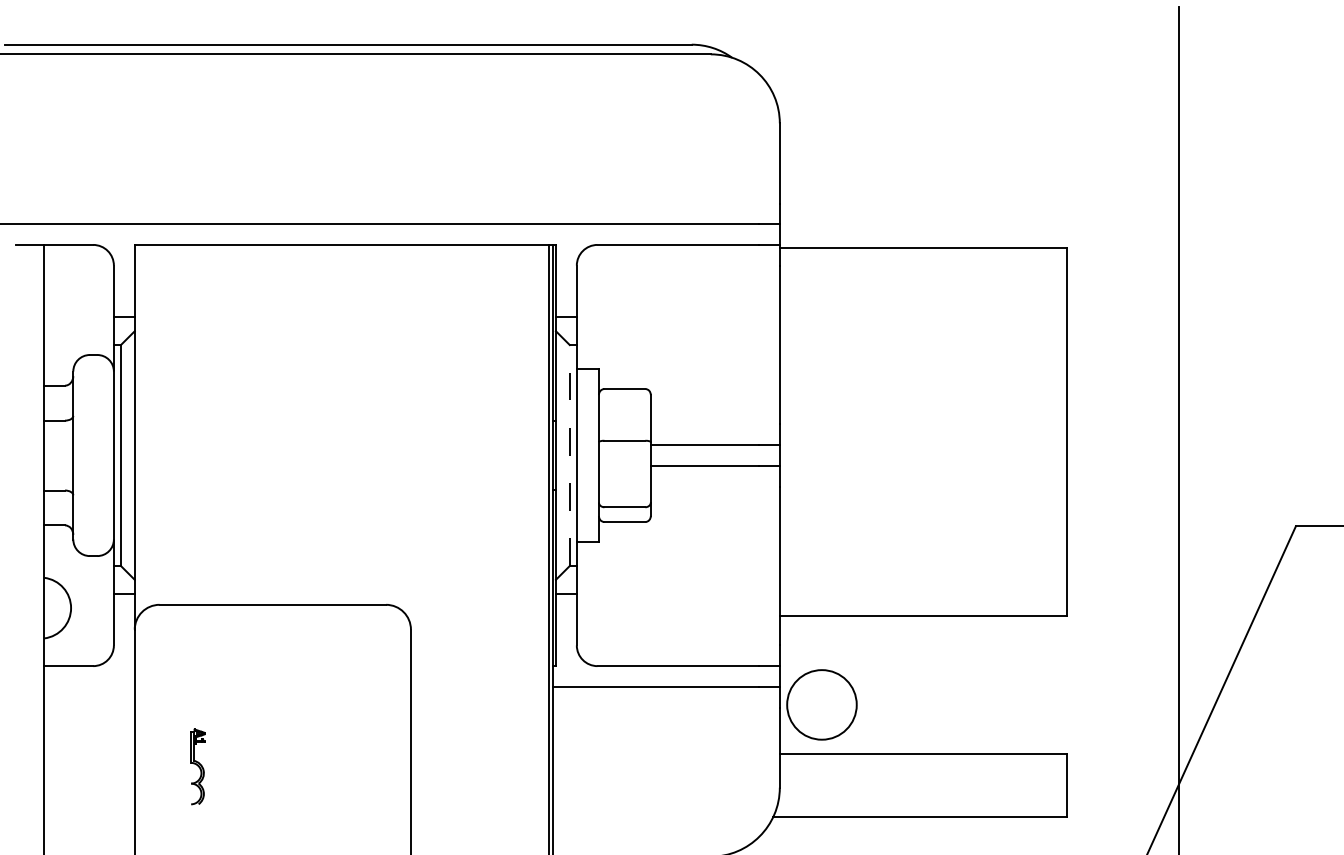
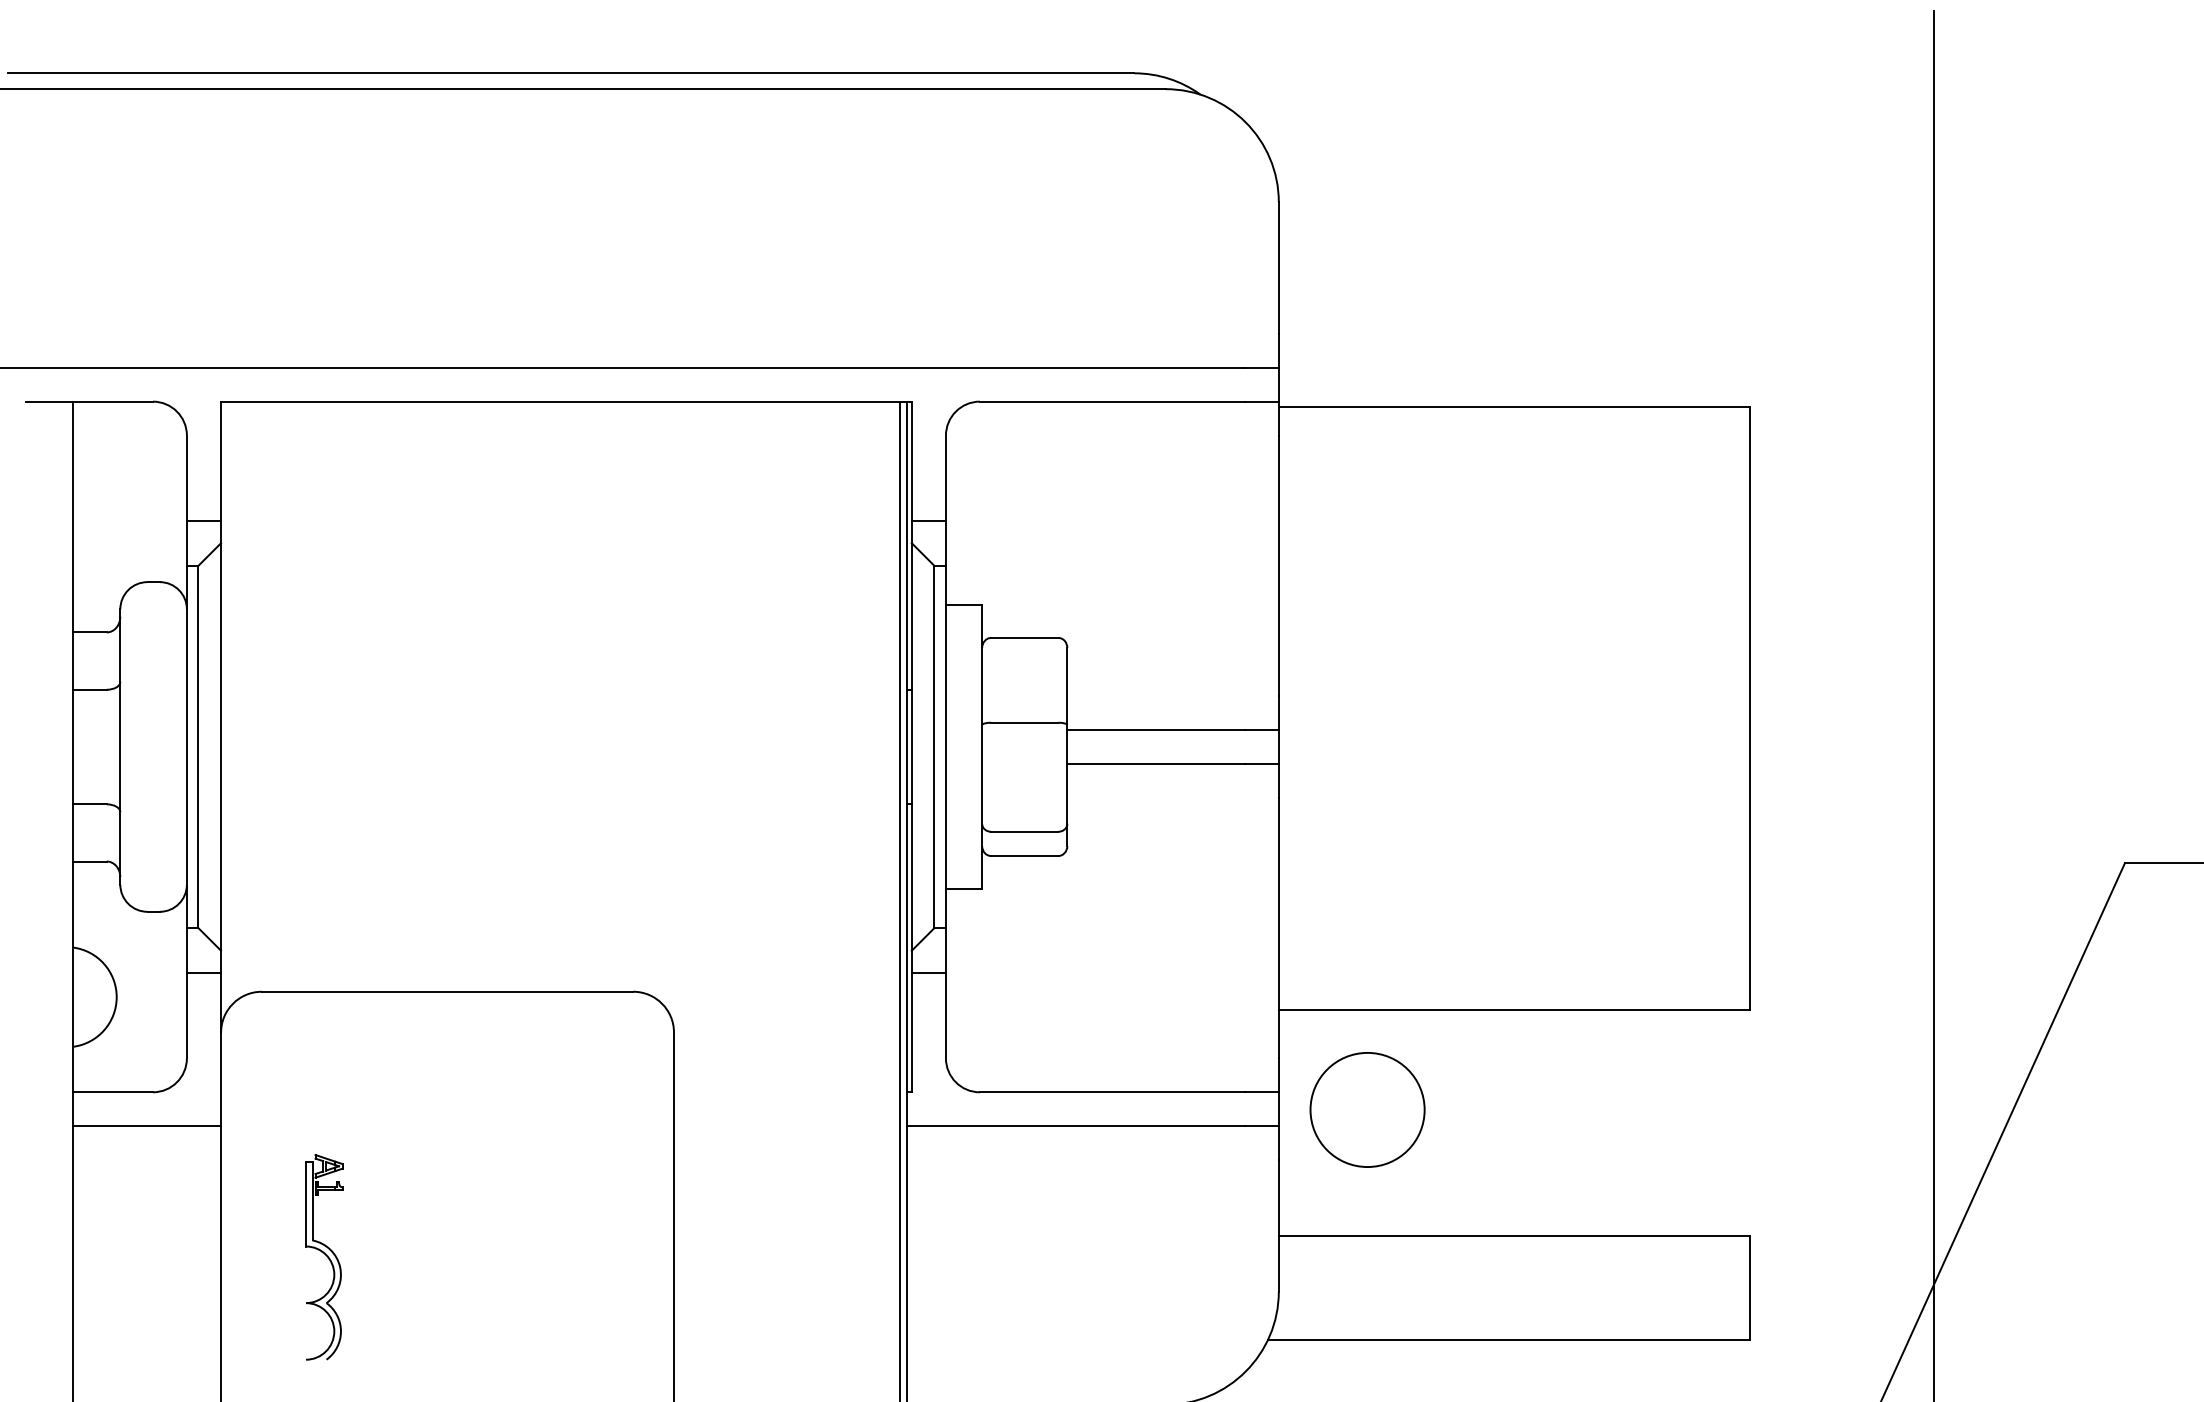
line: (569, 455) -> (933, 746), dashed -> solid
line: (89, 686) -> (146, 1125), added
circle: (821, 704) -> (1366, 1109), moved
part: (197, 766) -> (323, 1256), size x1.67

